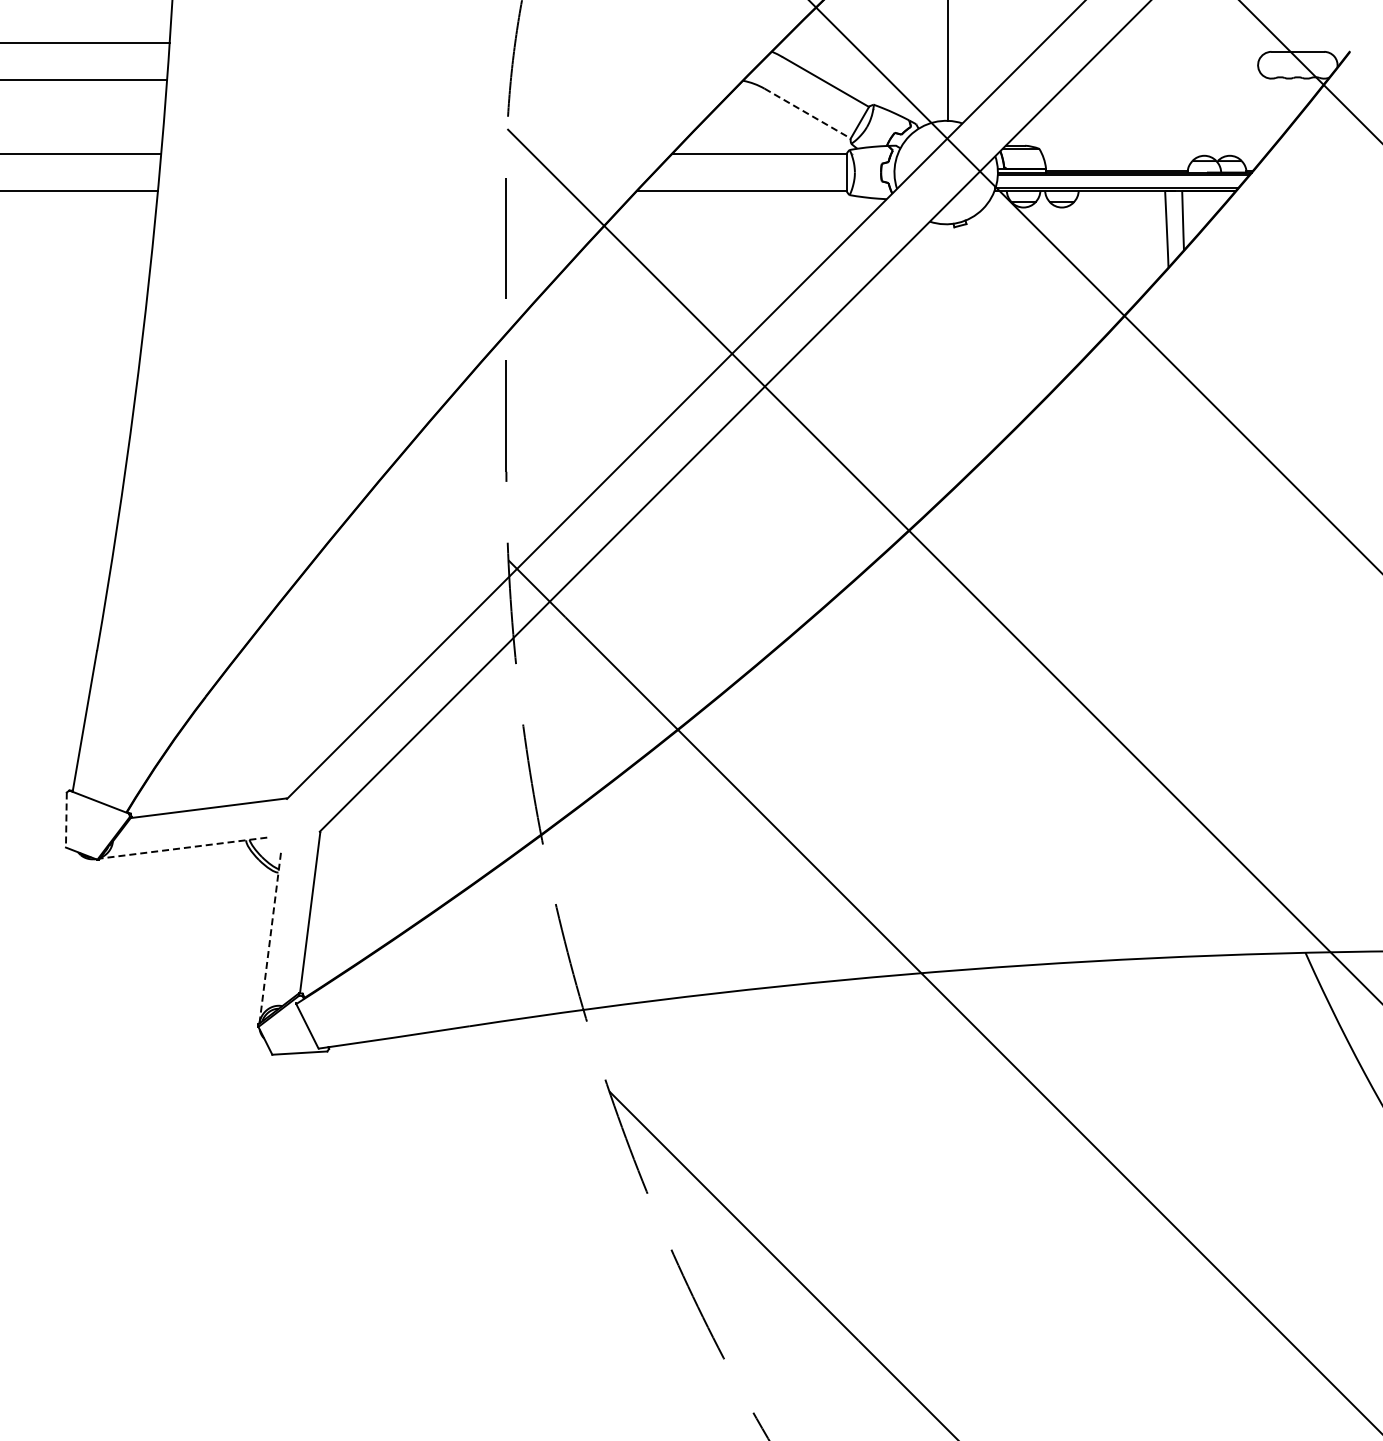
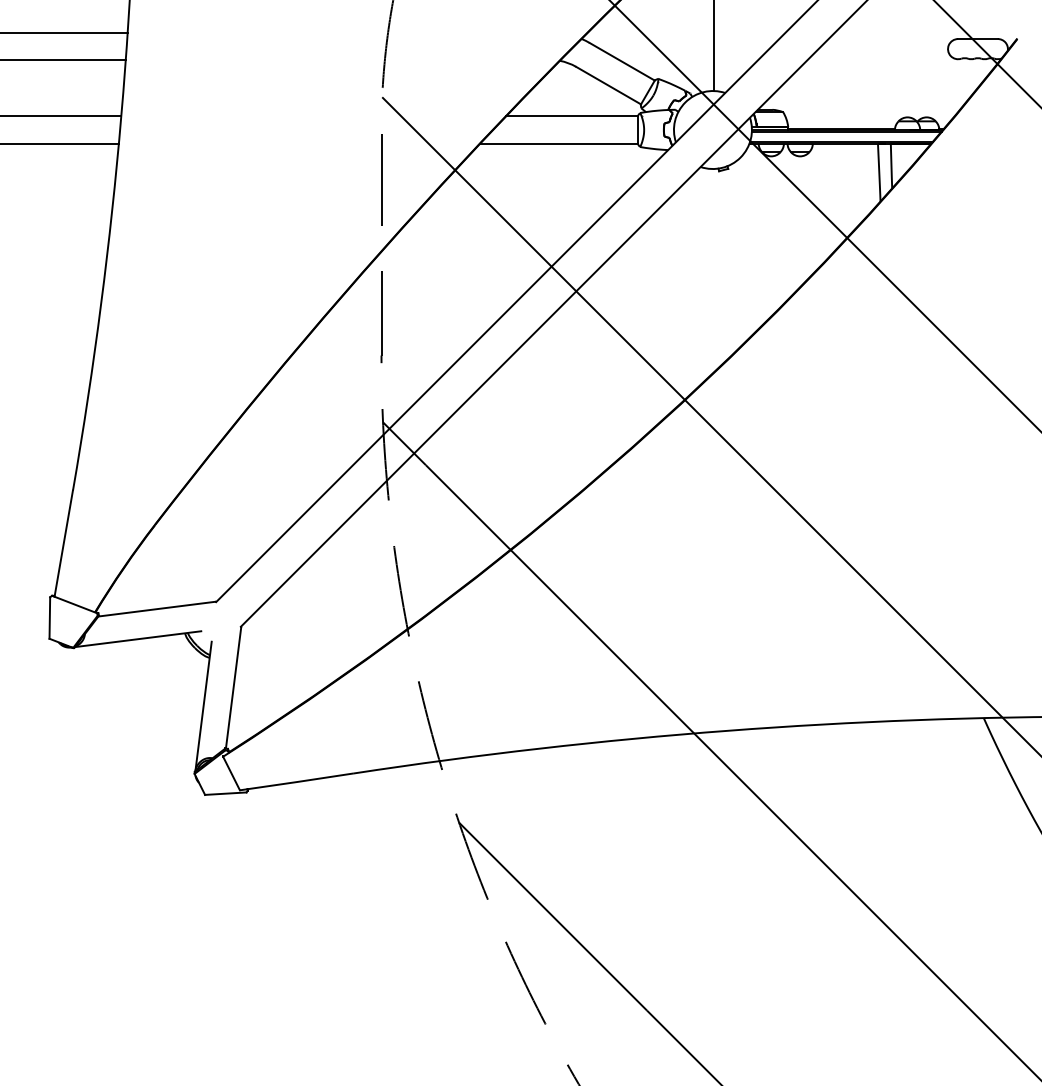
line: (807, 113) -> (608, 85), dashed -> solid
line: (66, 820) -> (49, 618), dashed -> solid
line: (183, 848) -> (138, 639), dashed -> solid
line: (270, 937) -> (203, 706), dashed -> solid

